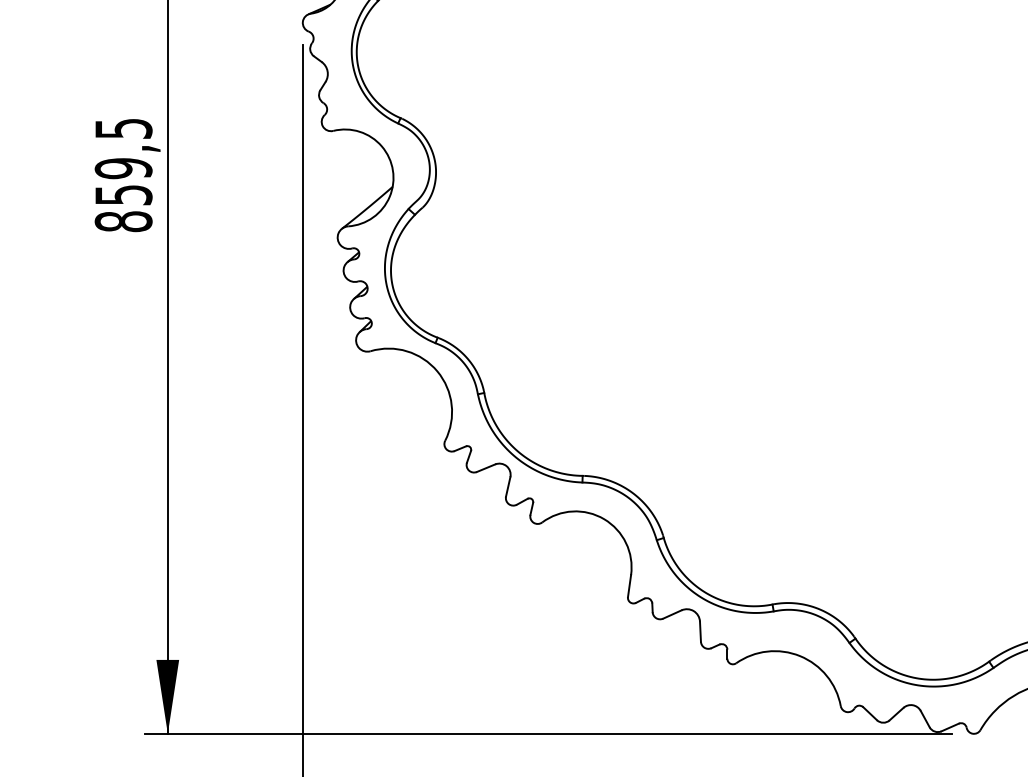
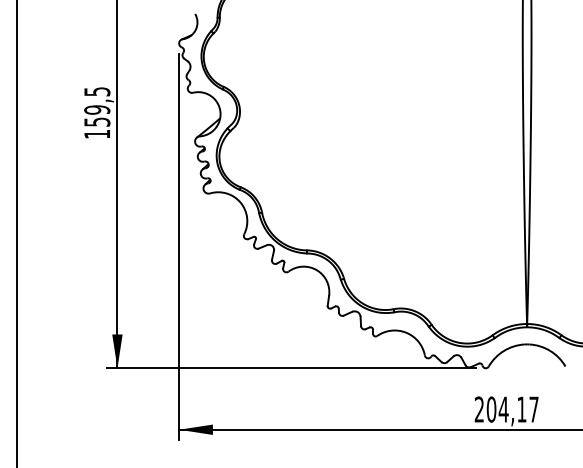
text: (124, 219) -> (97, 133), 859,5 -> 159,5

